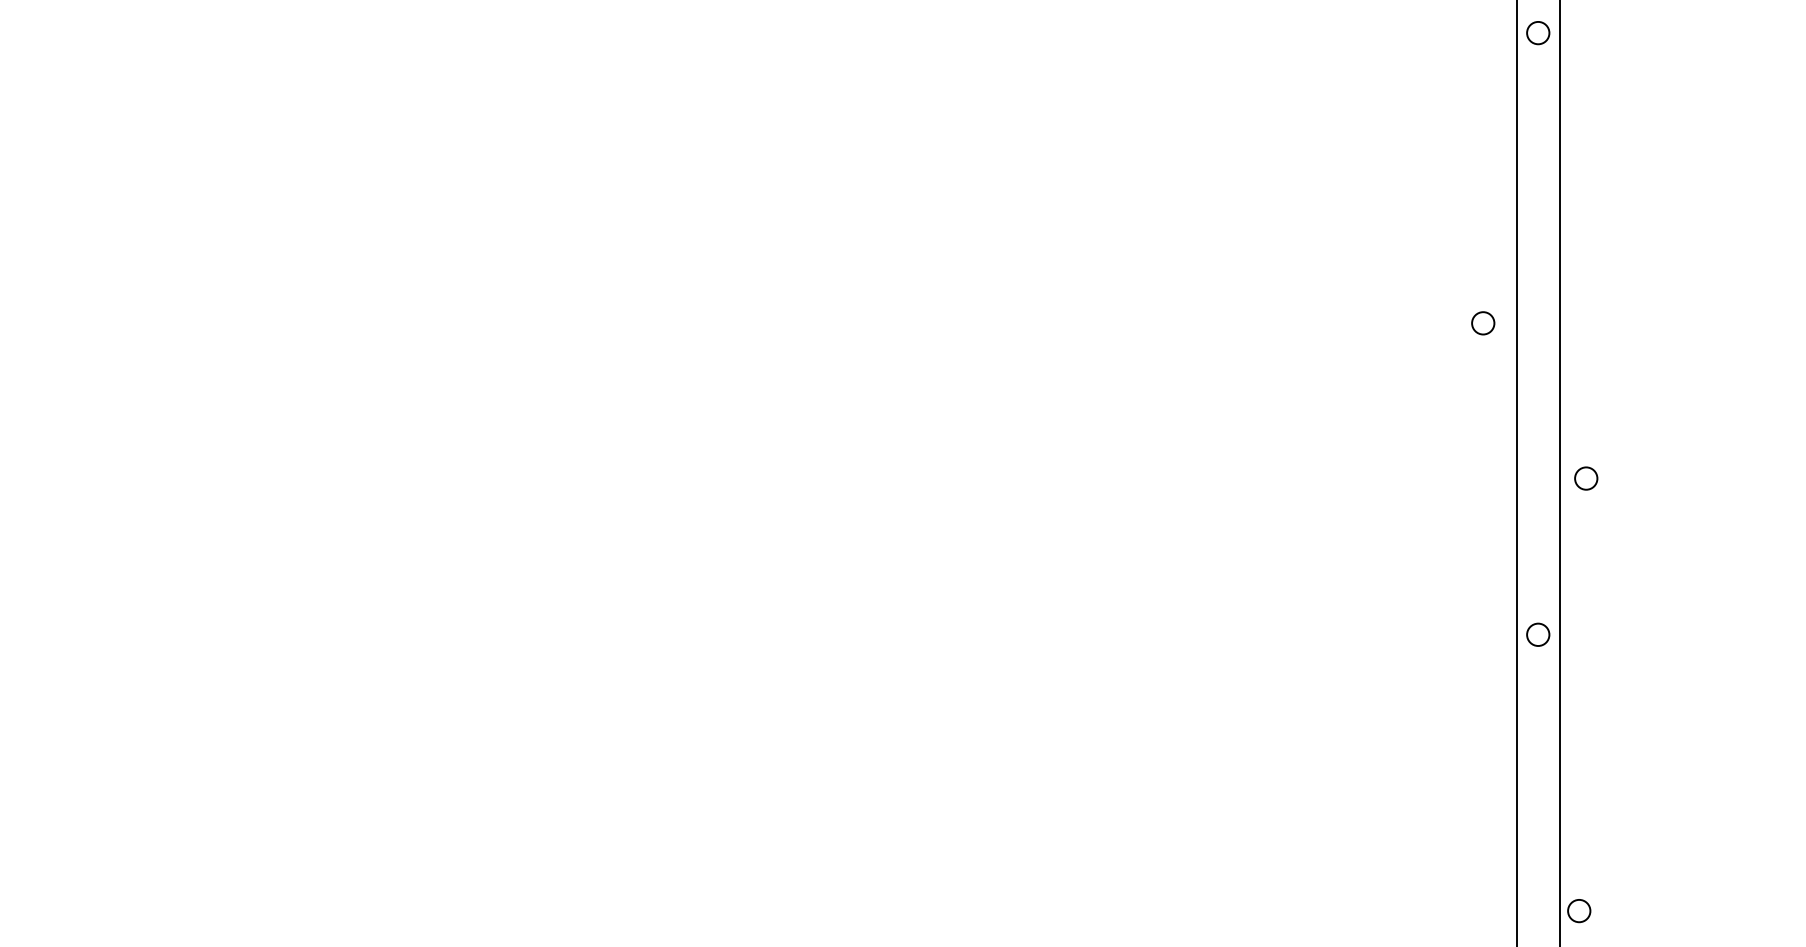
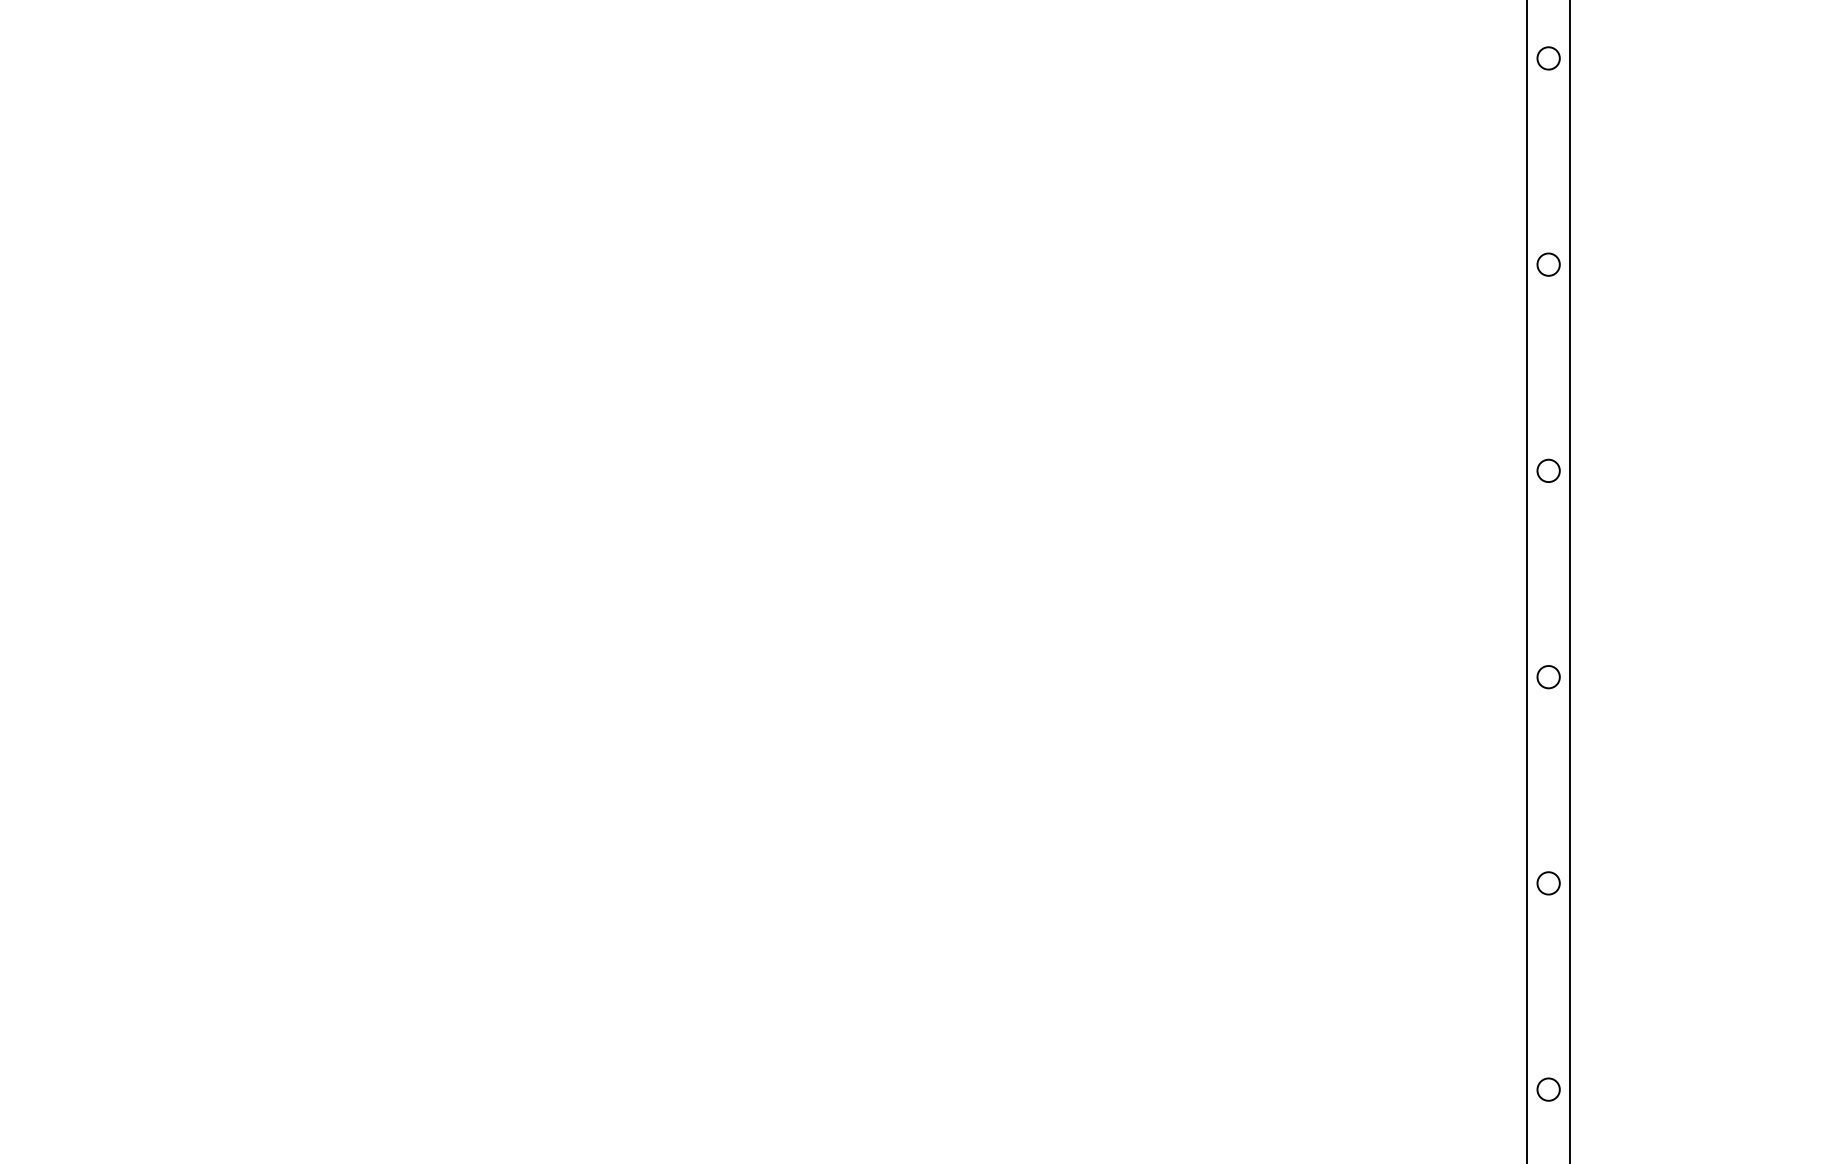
circle: (1538, 32) -> (1548, 264), moved
circle: (1483, 322) -> (1548, 470), moved
circle: (1586, 478) -> (1548, 677), moved
circle: (1538, 634) -> (1548, 883), moved
circle: (1579, 910) -> (1548, 1089), moved

